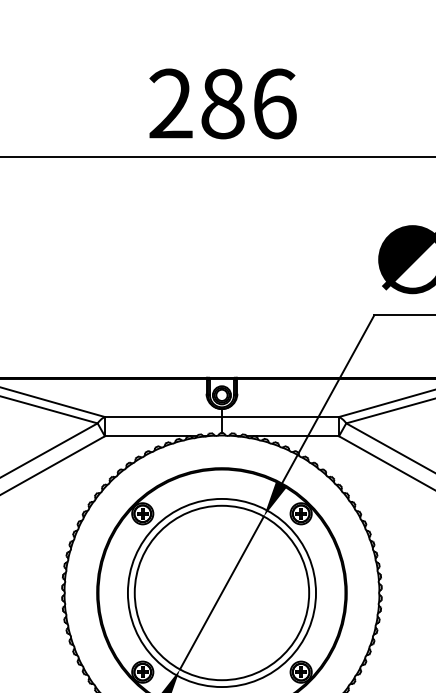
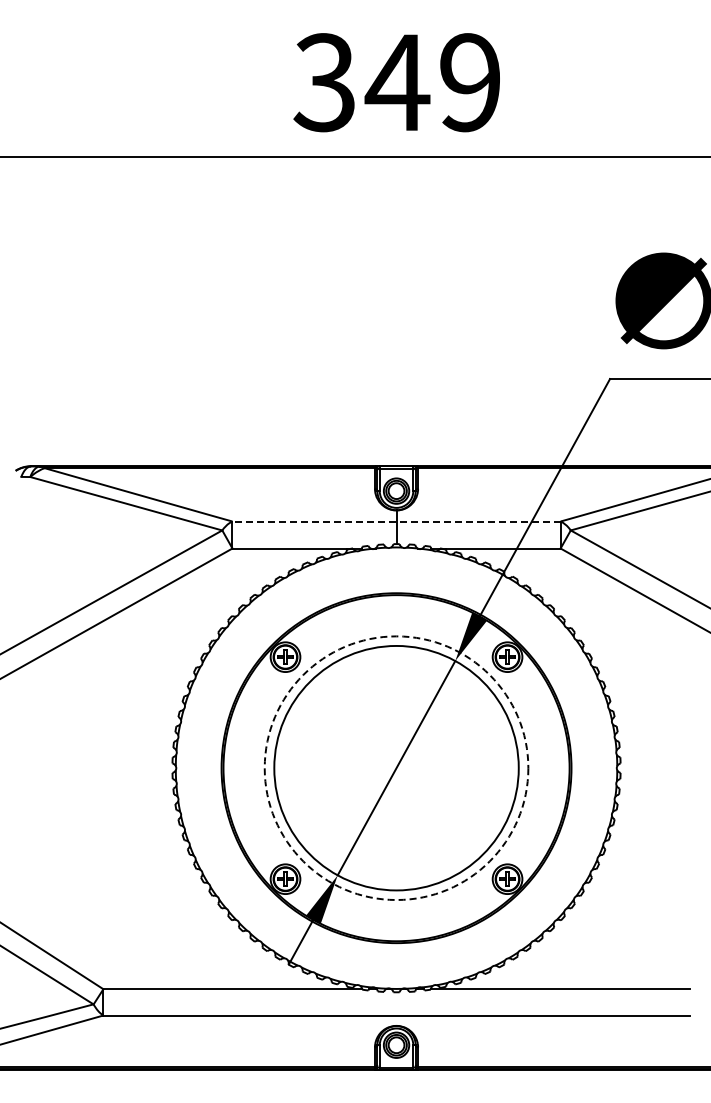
text: (222, 103) -> (397, 82), 286 -> 349
line: (221, 416) -> (396, 521), solid -> dashed
circle: (221, 593) -> (396, 768), solid -> dashed

